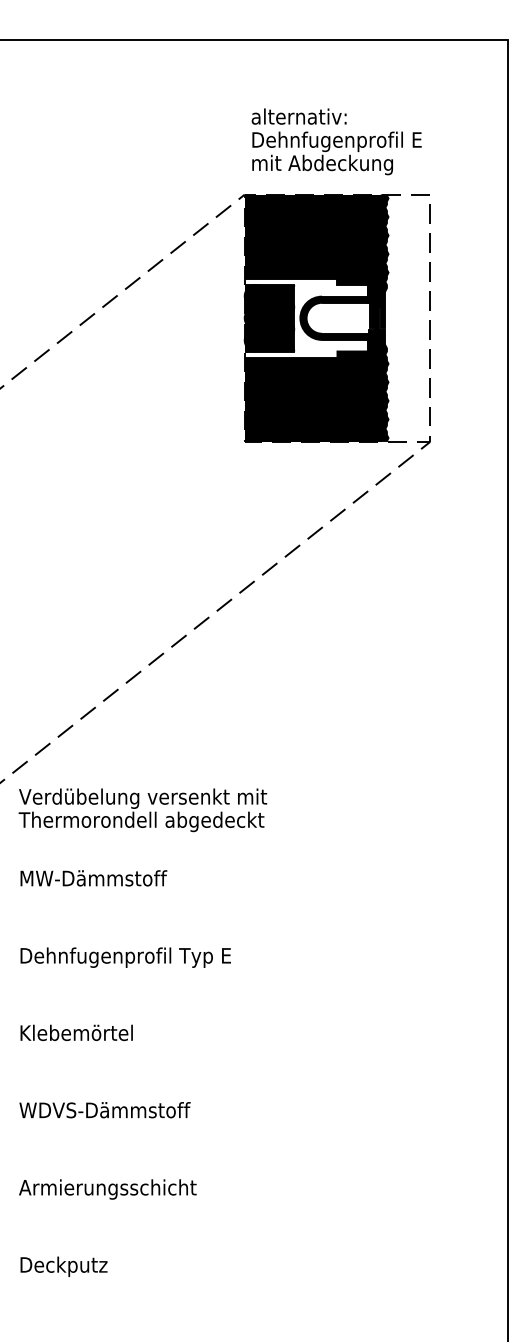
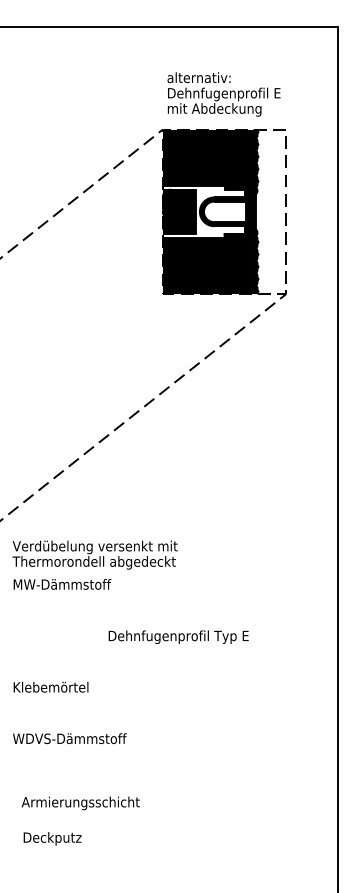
text: (141, 809) -> (94, 554), moved
text: (125, 956) -> (178, 636), moved
text: (107, 1189) -> (80, 803), moved
text: (63, 1266) -> (52, 838), moved

